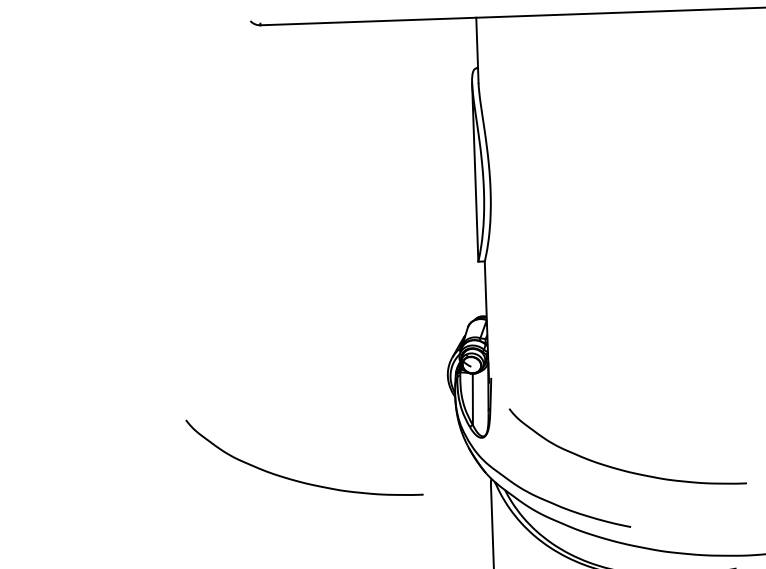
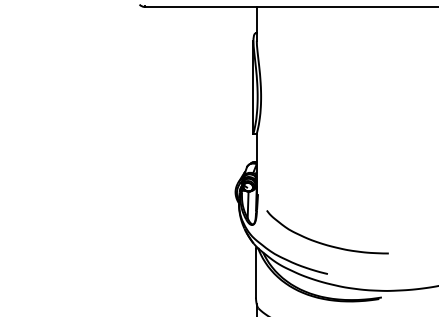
curve: (295, 477) -> (154, 242), removed

